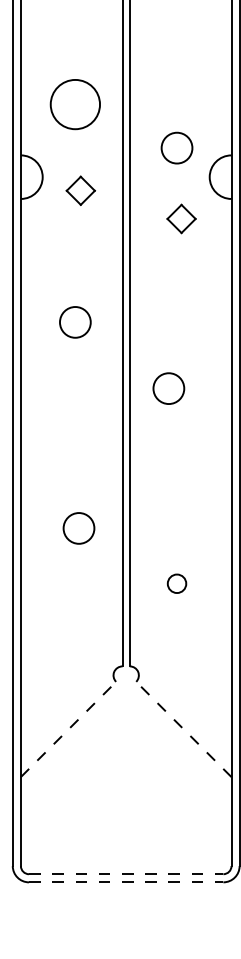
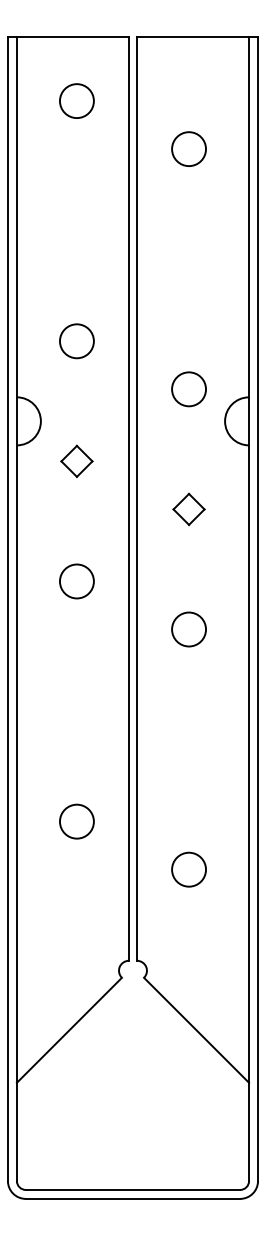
circle: (74, 104) -> (76, 341), size x0.62
part: (80, 190) -> (76, 460), moved
part: (181, 218) -> (188, 508), moved
circle: (168, 388) -> (188, 629), moved
circle: (78, 528) -> (76, 821), moved
circle: (177, 583) -> (189, 869), size x1.67
line: (68, 729) -> (69, 1030), dashed -> solid
line: (183, 729) -> (196, 1030), dashed -> solid
line: (126, 873) -> (133, 1189), dashed -> solid
line: (126, 881) -> (133, 1198), dashed -> solid

